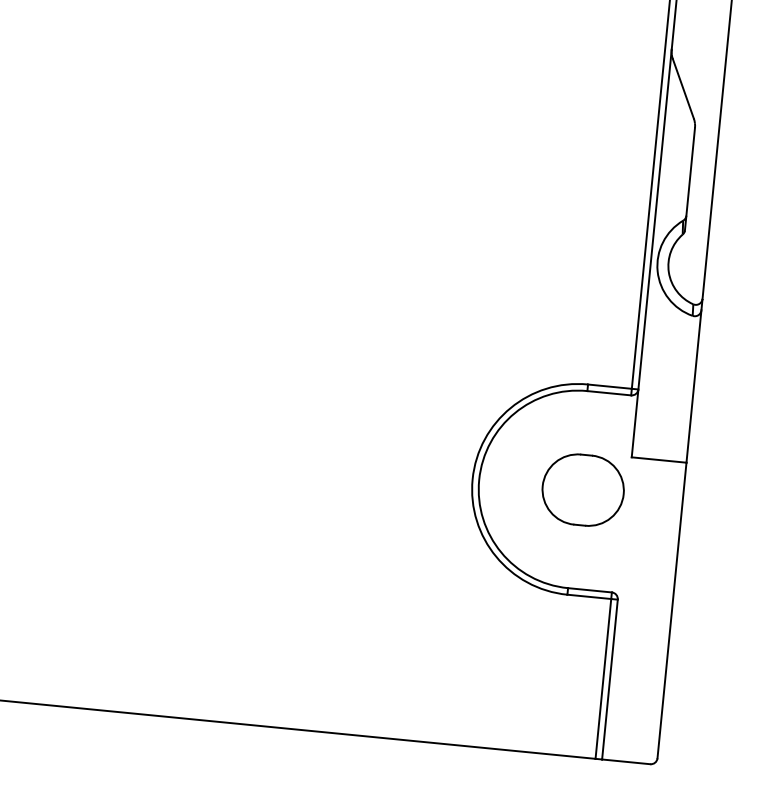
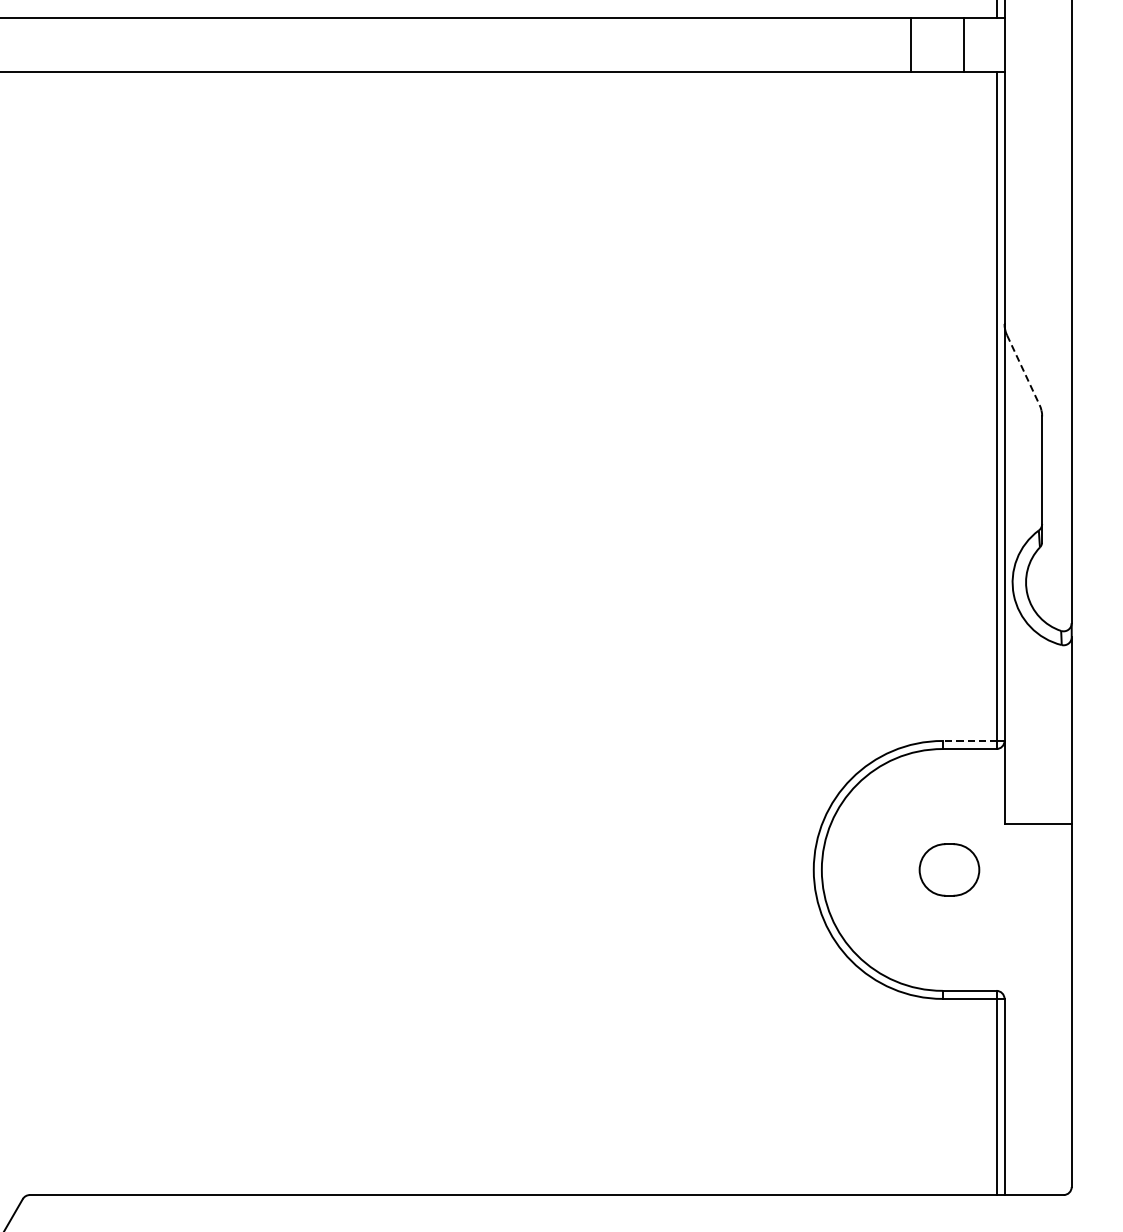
line: (683, 89) -> (1023, 370), solid -> dashed
line: (609, 386) -> (969, 740), solid -> dashed
part: (583, 489) -> (949, 869), size x0.6

